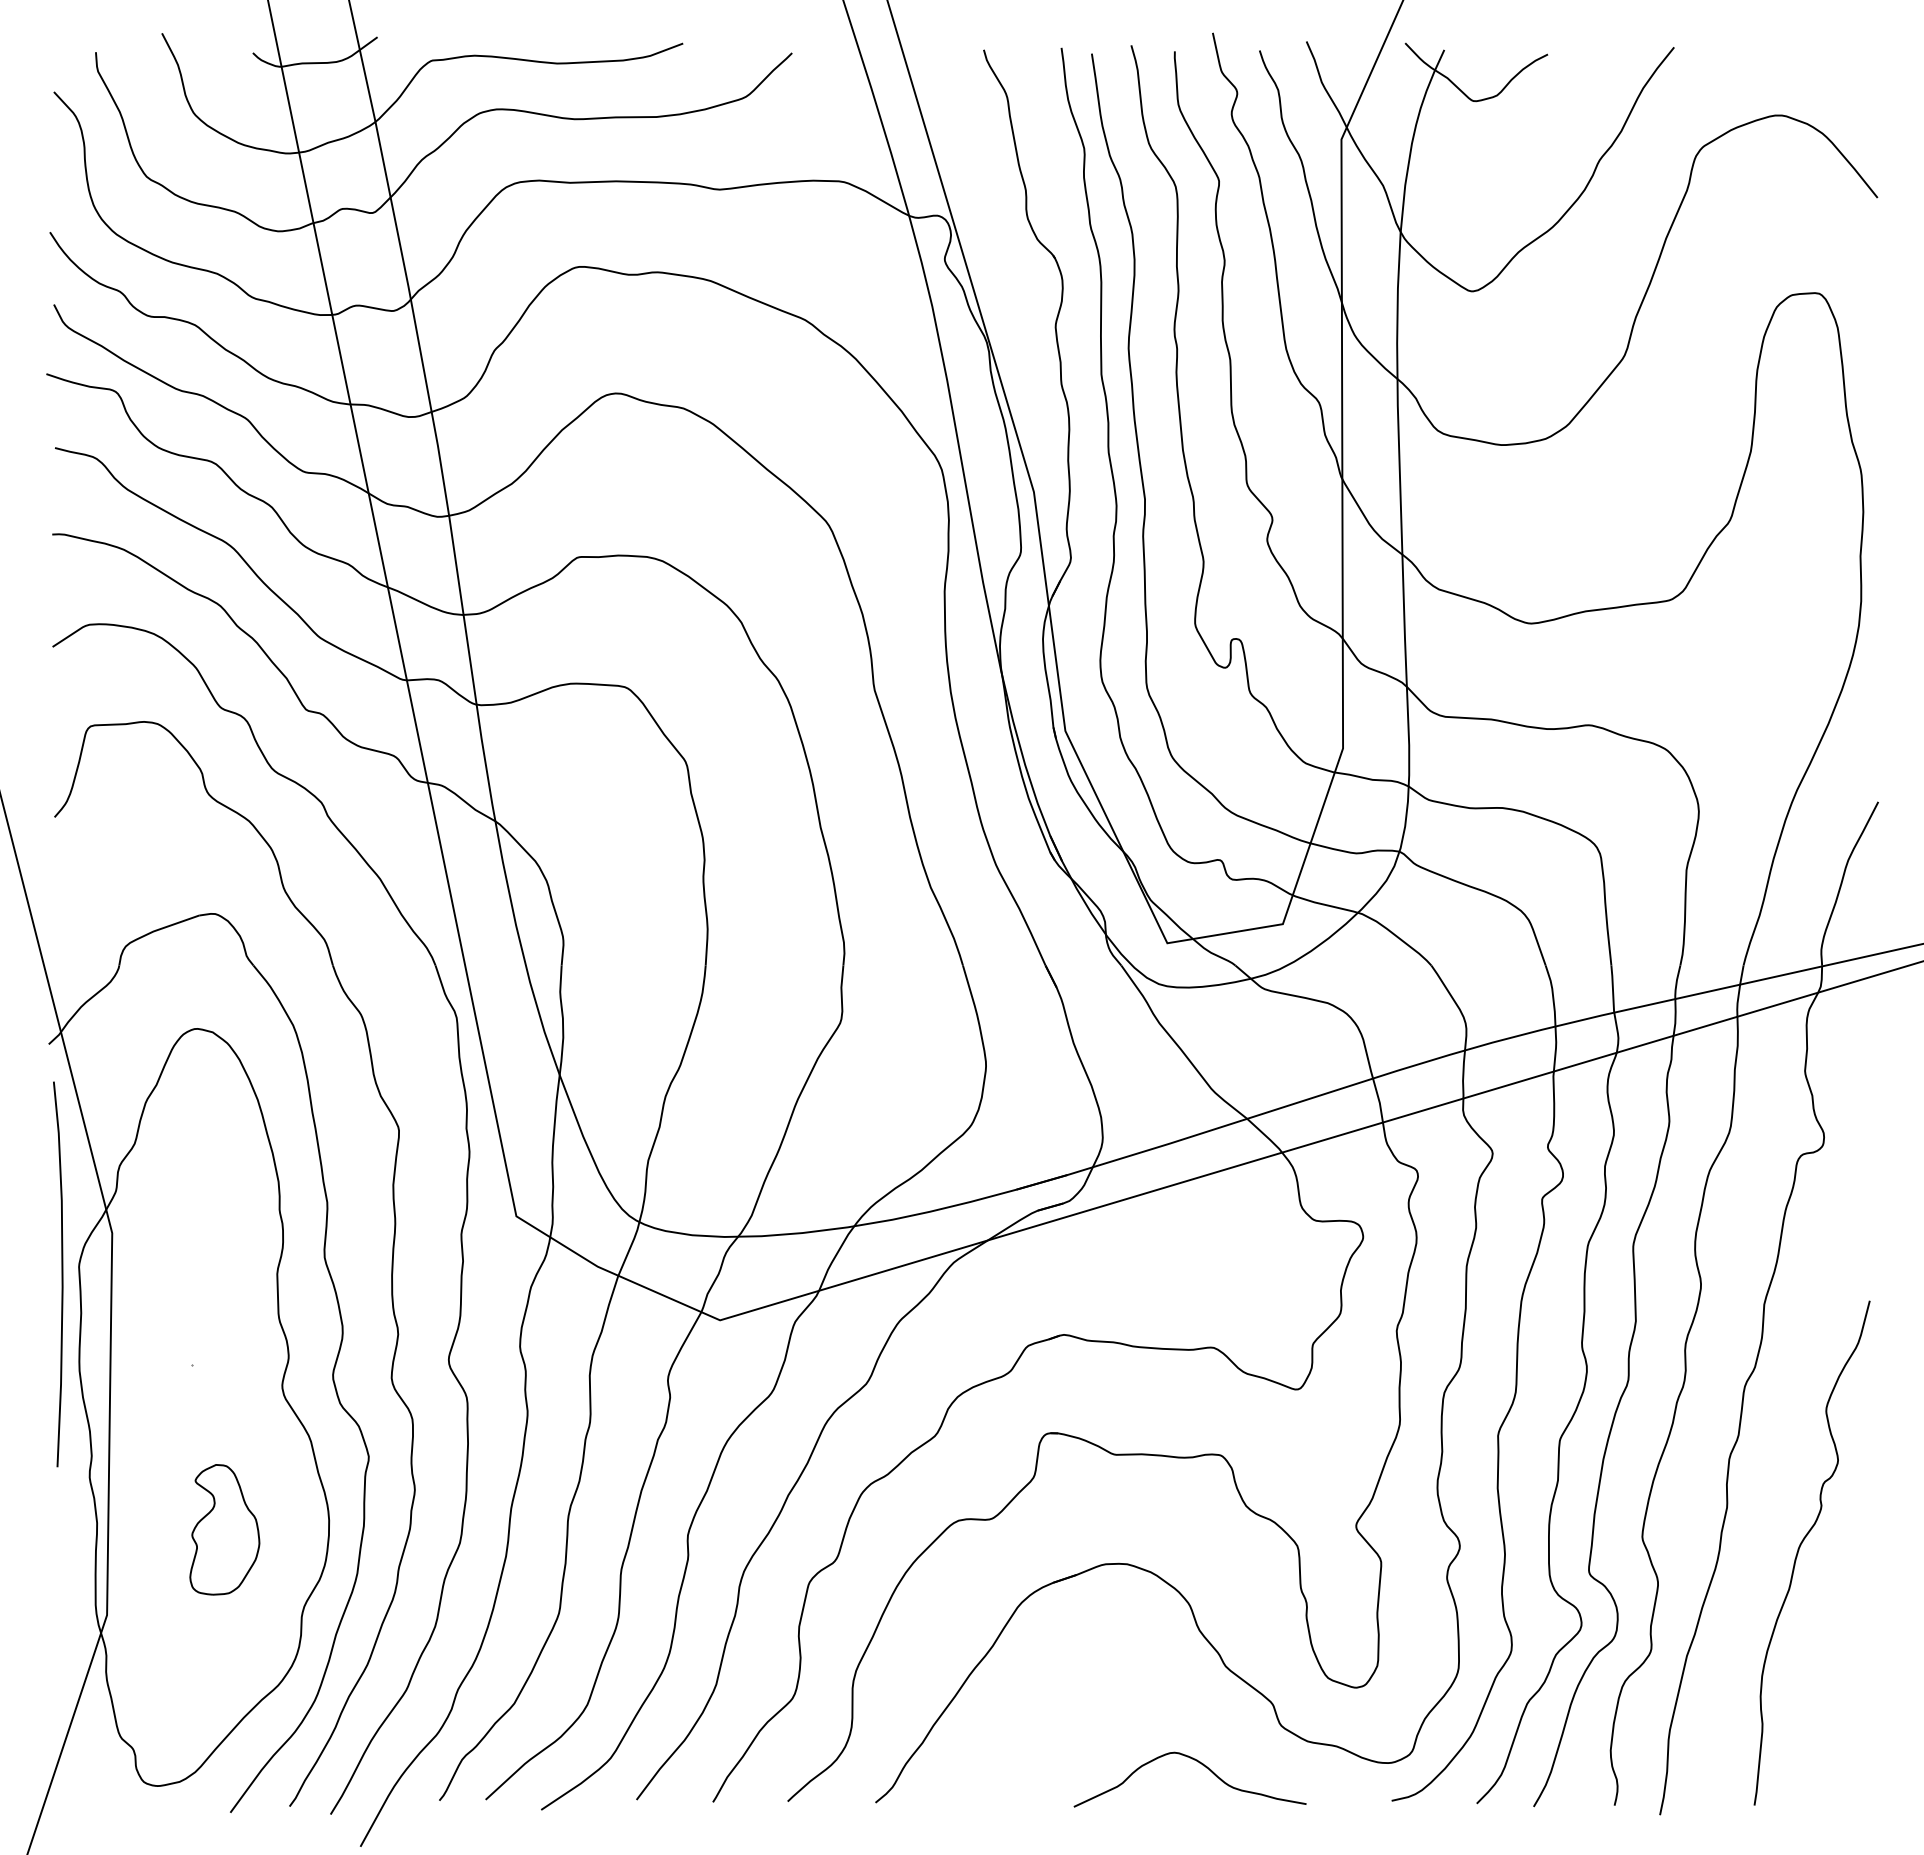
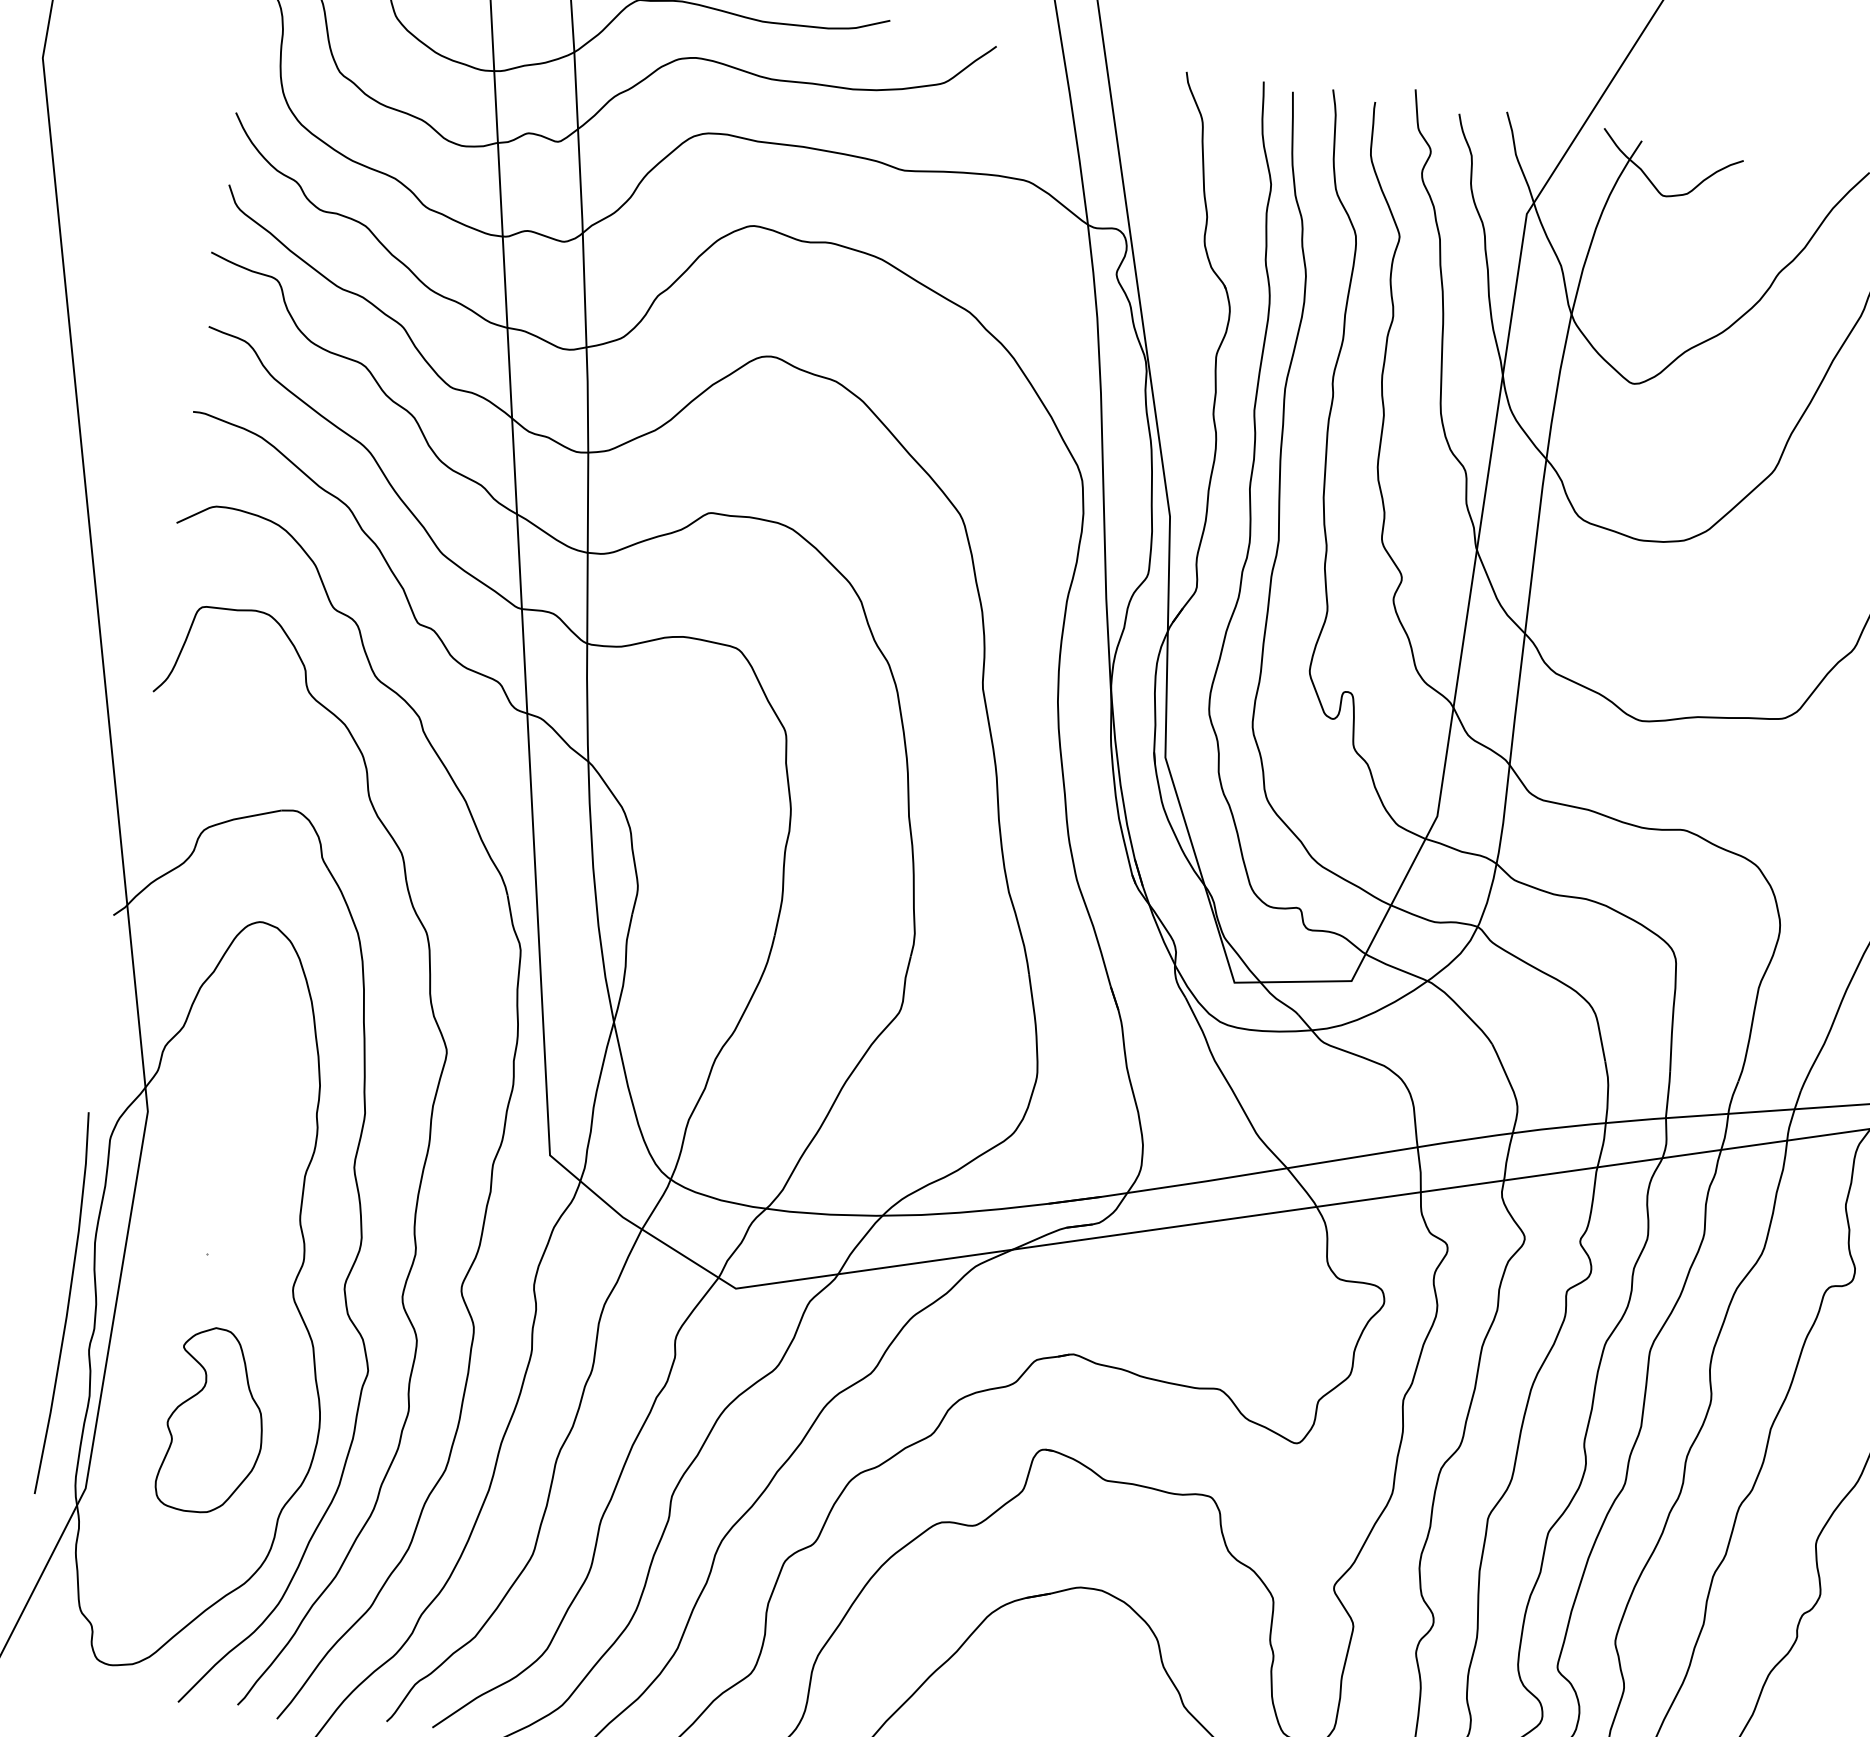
curve: (61, 1274) -> (67, 1304), moved
part: (224, 1529) -> (214, 1421), size x1.43

